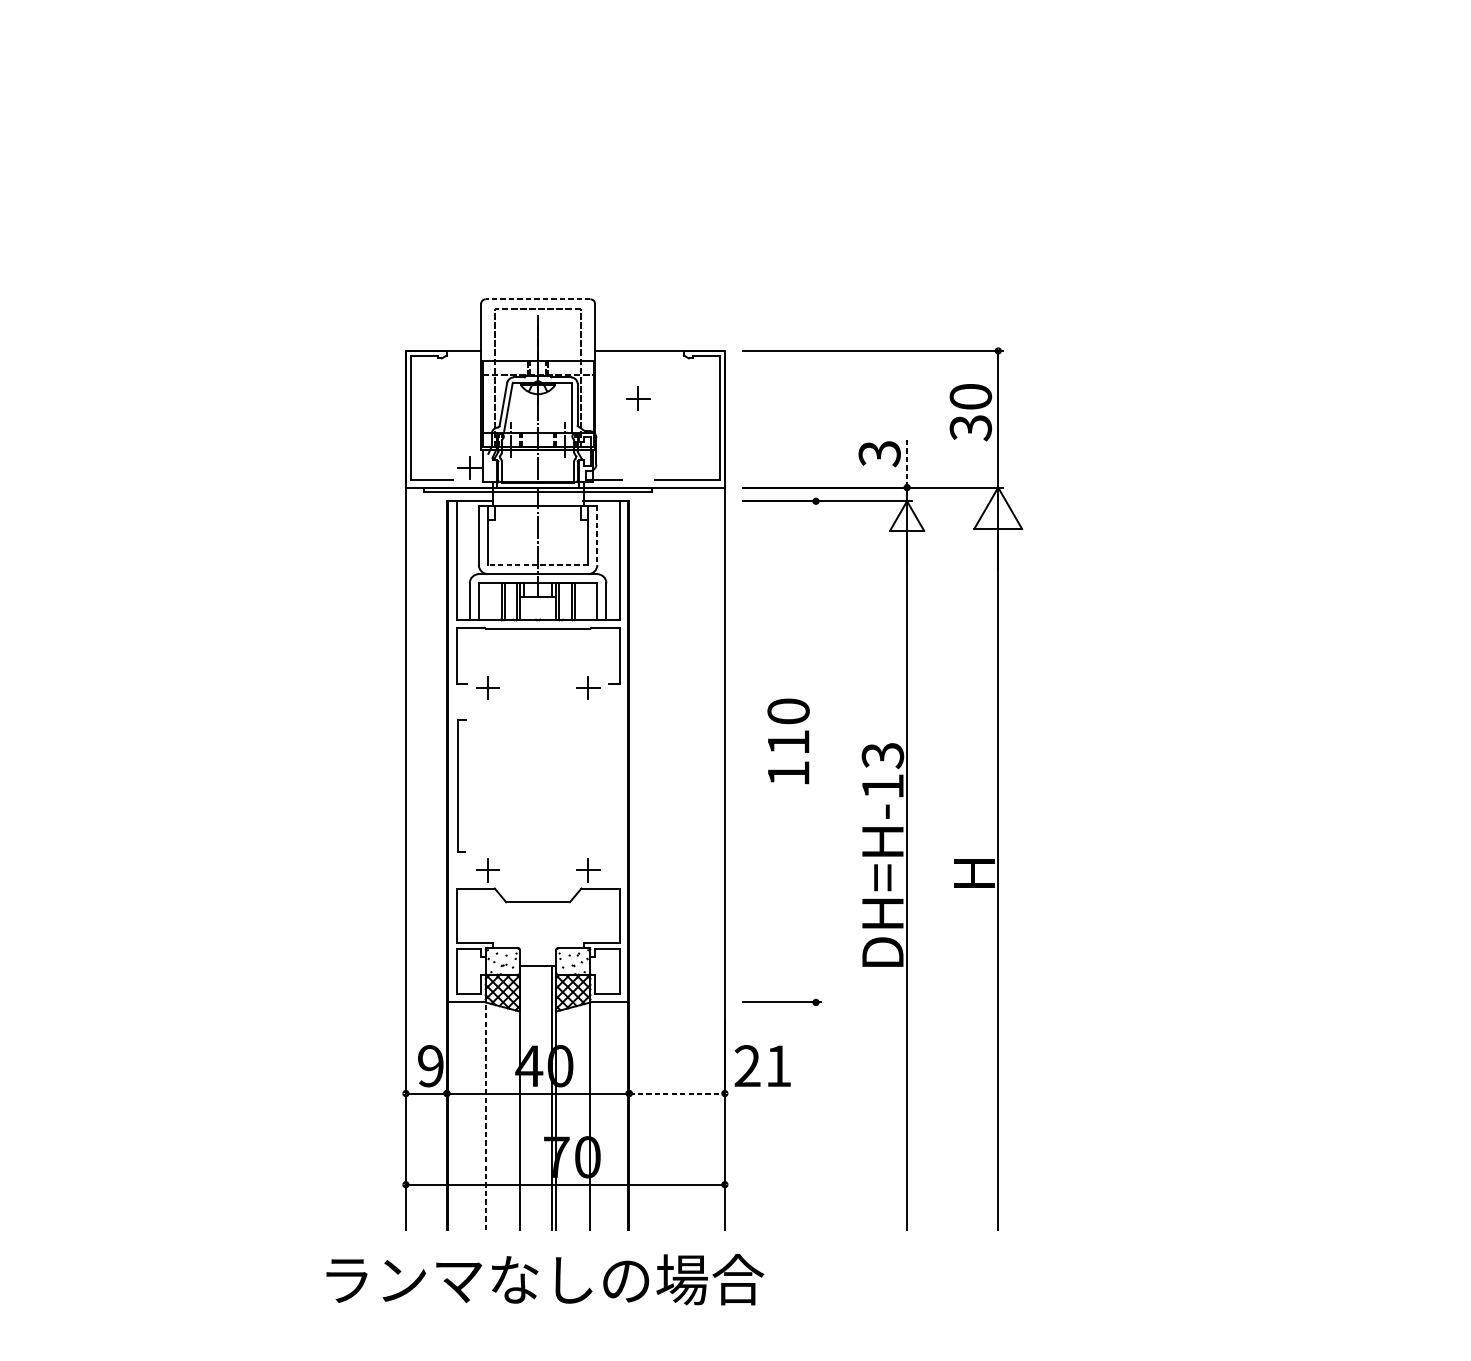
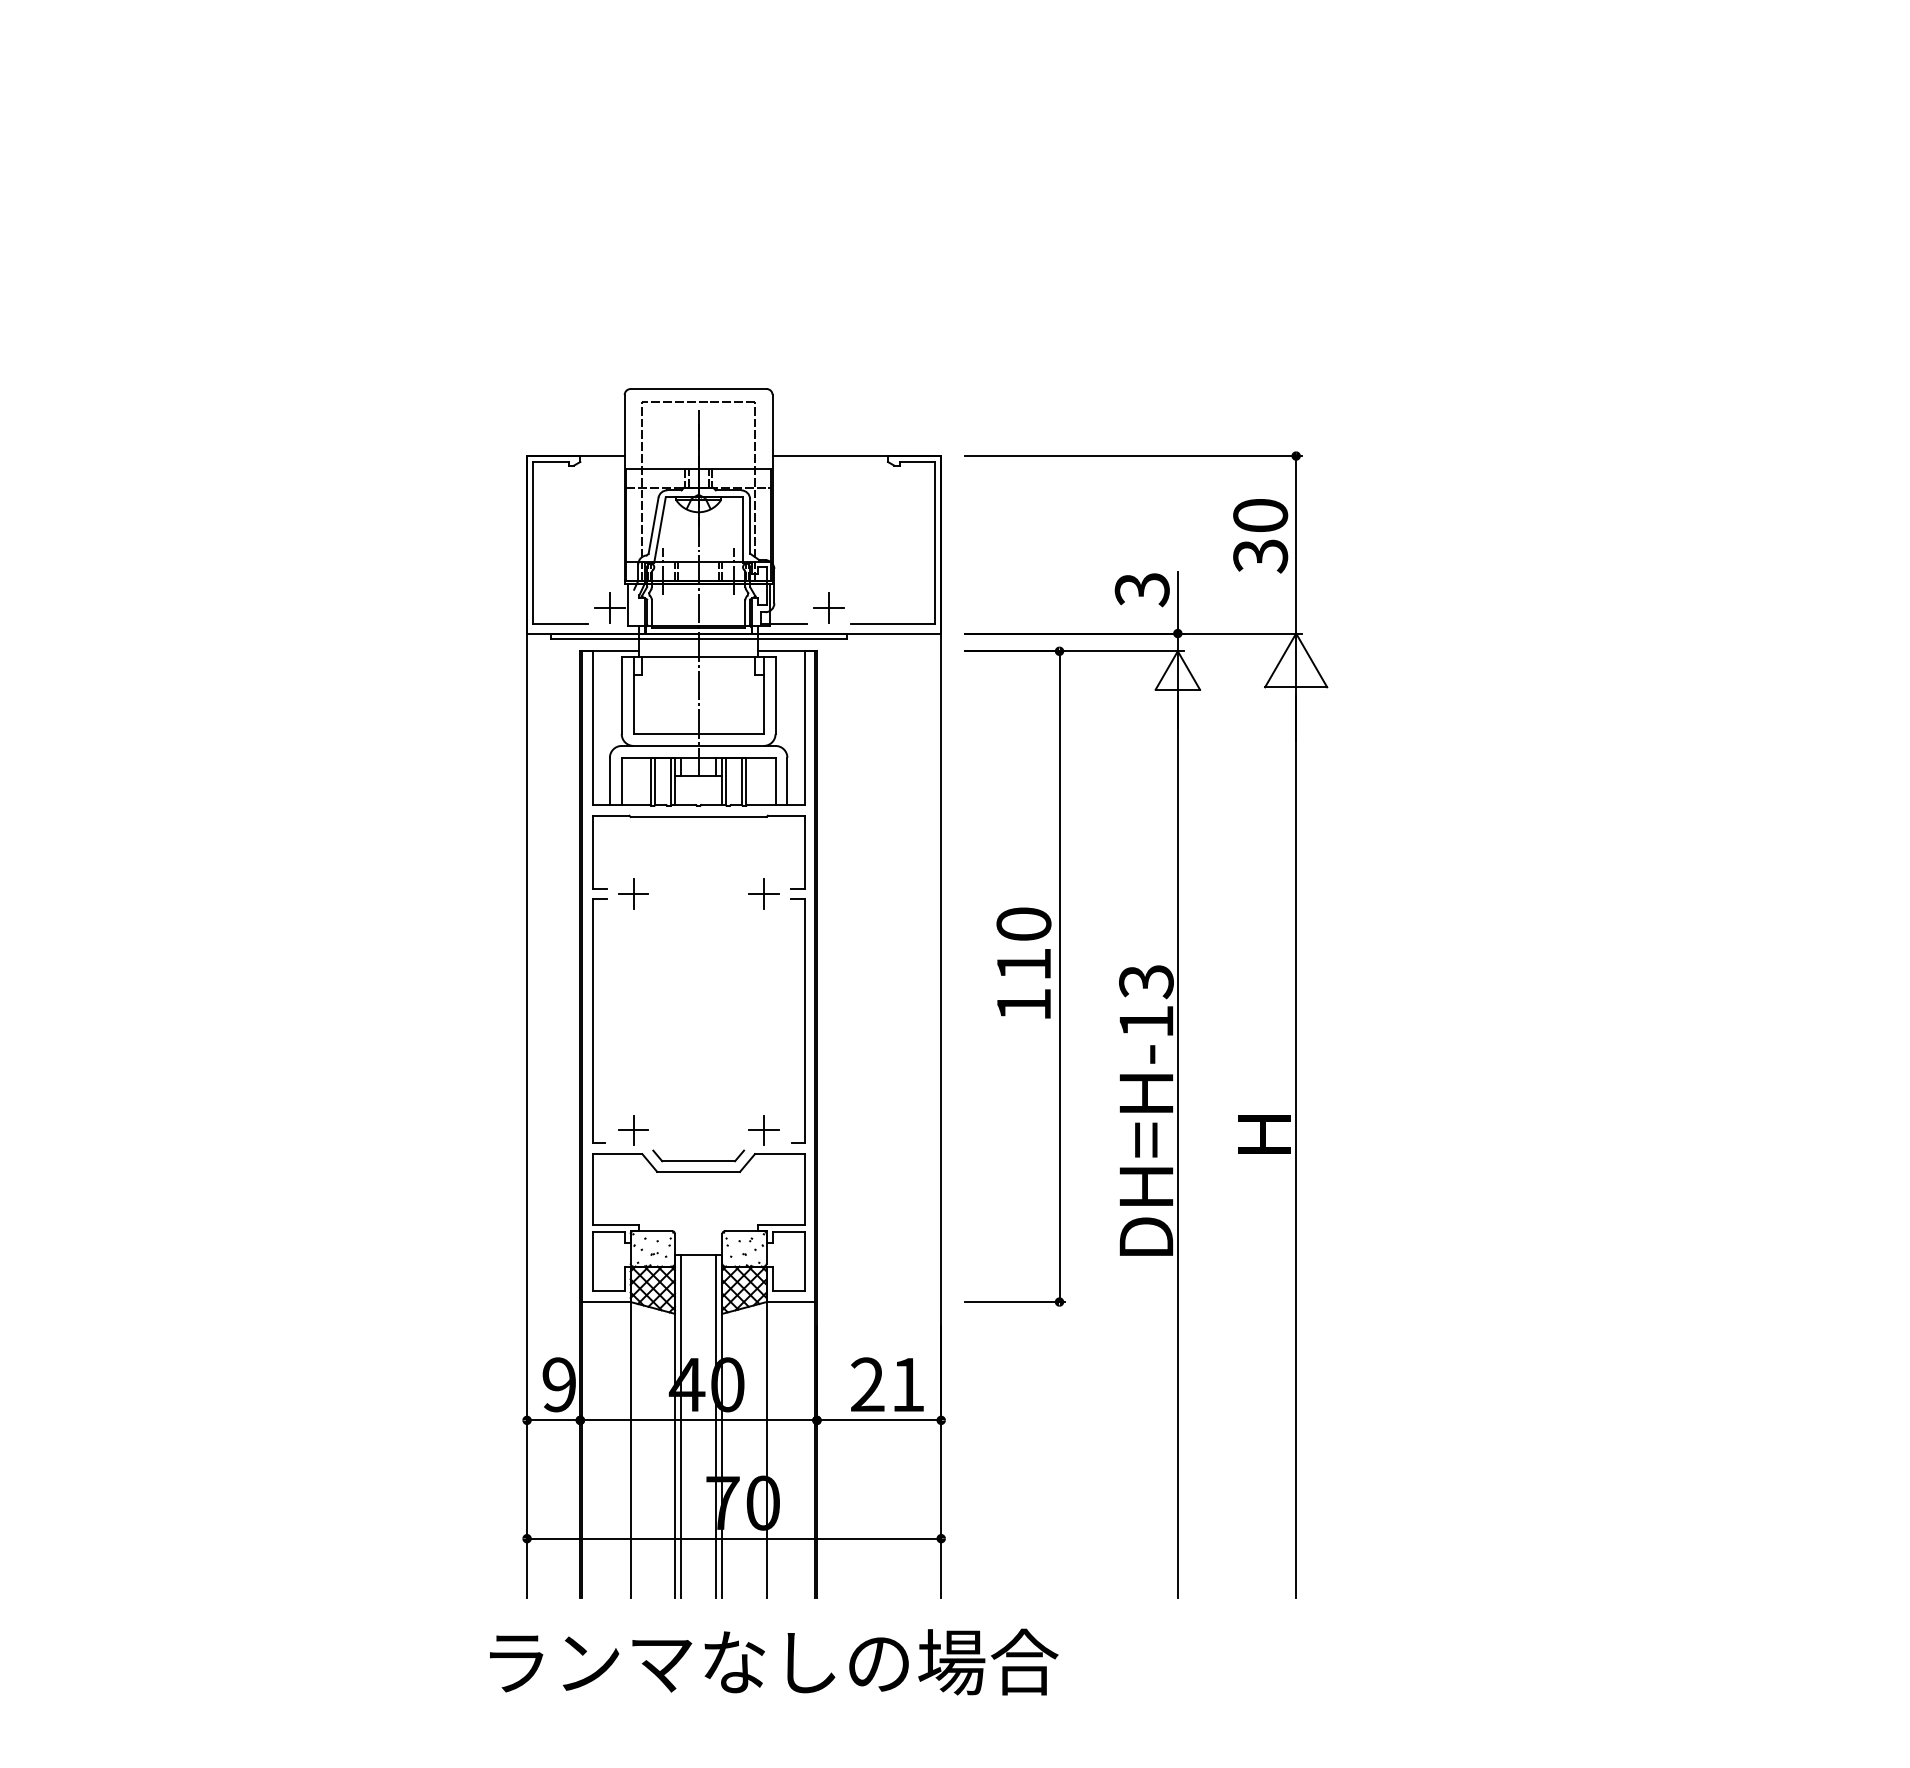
line: (537, 299) -> (698, 389), dashed -> solid
part: (638, 398) -> (828, 607), moved
line: (906, 463) -> (1177, 602), dashed -> solid
line: (597, 536) -> (775, 696), dashed -> solid
line: (537, 565) -> (698, 734), dashed -> solid
line: (815, 751) -> (1059, 976), added
part: (461, 785) -> (599, 1020), size x1.43
part: (619, 785) -> (804, 1020), added
part: (537, 889) -> (698, 1155), added
text: (762, 1065) -> (887, 1384), moved
line: (677, 1093) -> (879, 1420), dashed -> solid
line: (524, 1097) -> (680, 1425), added
line: (485, 1115) -> (630, 1449), dashed -> solid
text: (545, 1279) -> (774, 1661), moved

